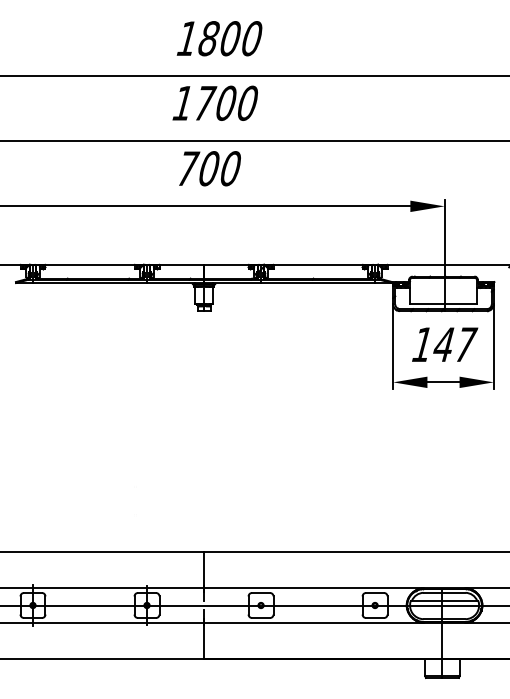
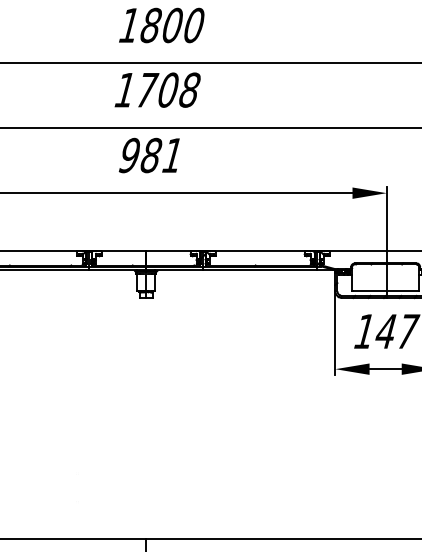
text: (247, 102) -> (189, 89), 1700 -> 1708
text: (208, 168) -> (150, 155), 700 -> 981

